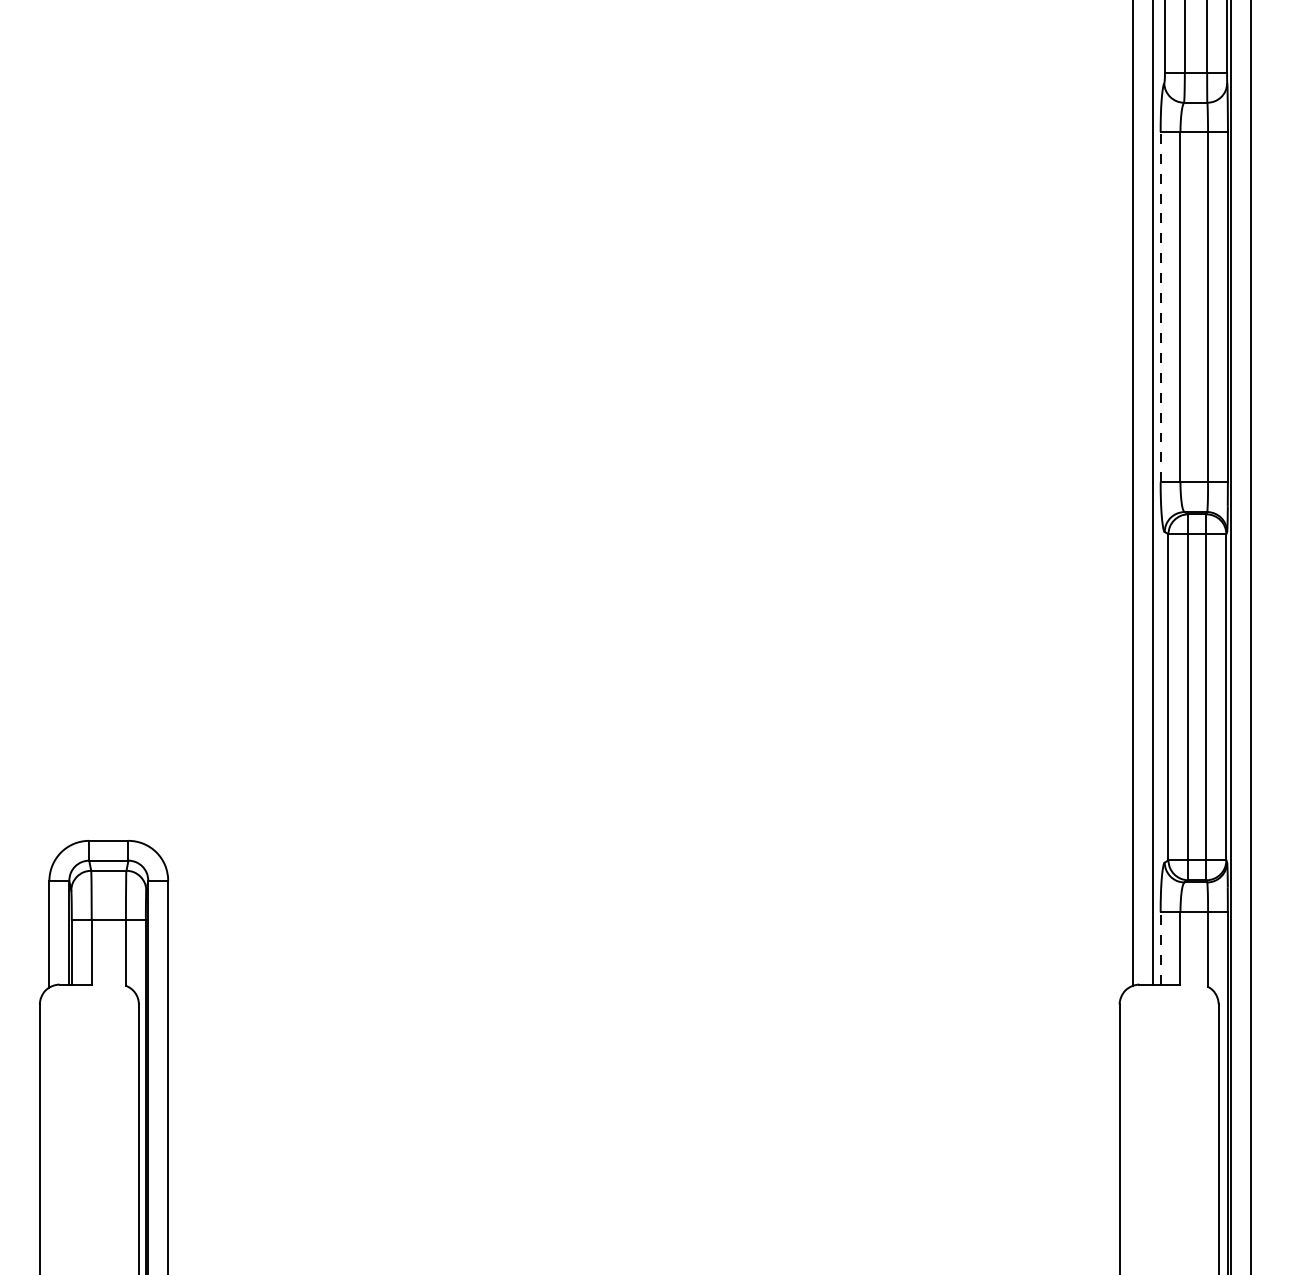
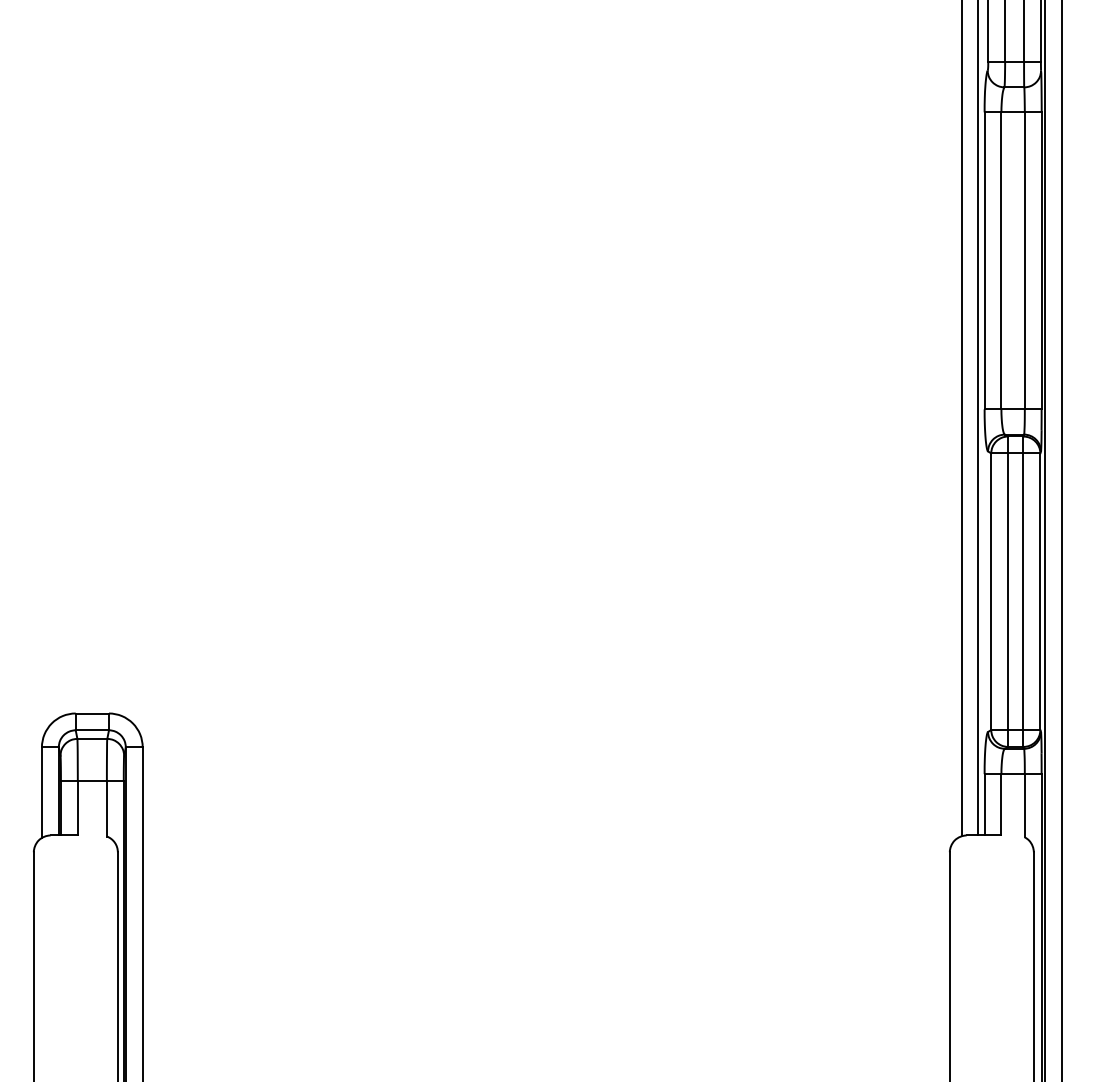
line: (1160, 306) -> (984, 260), dashed -> solid
line: (1160, 947) -> (984, 803), dashed -> solid

